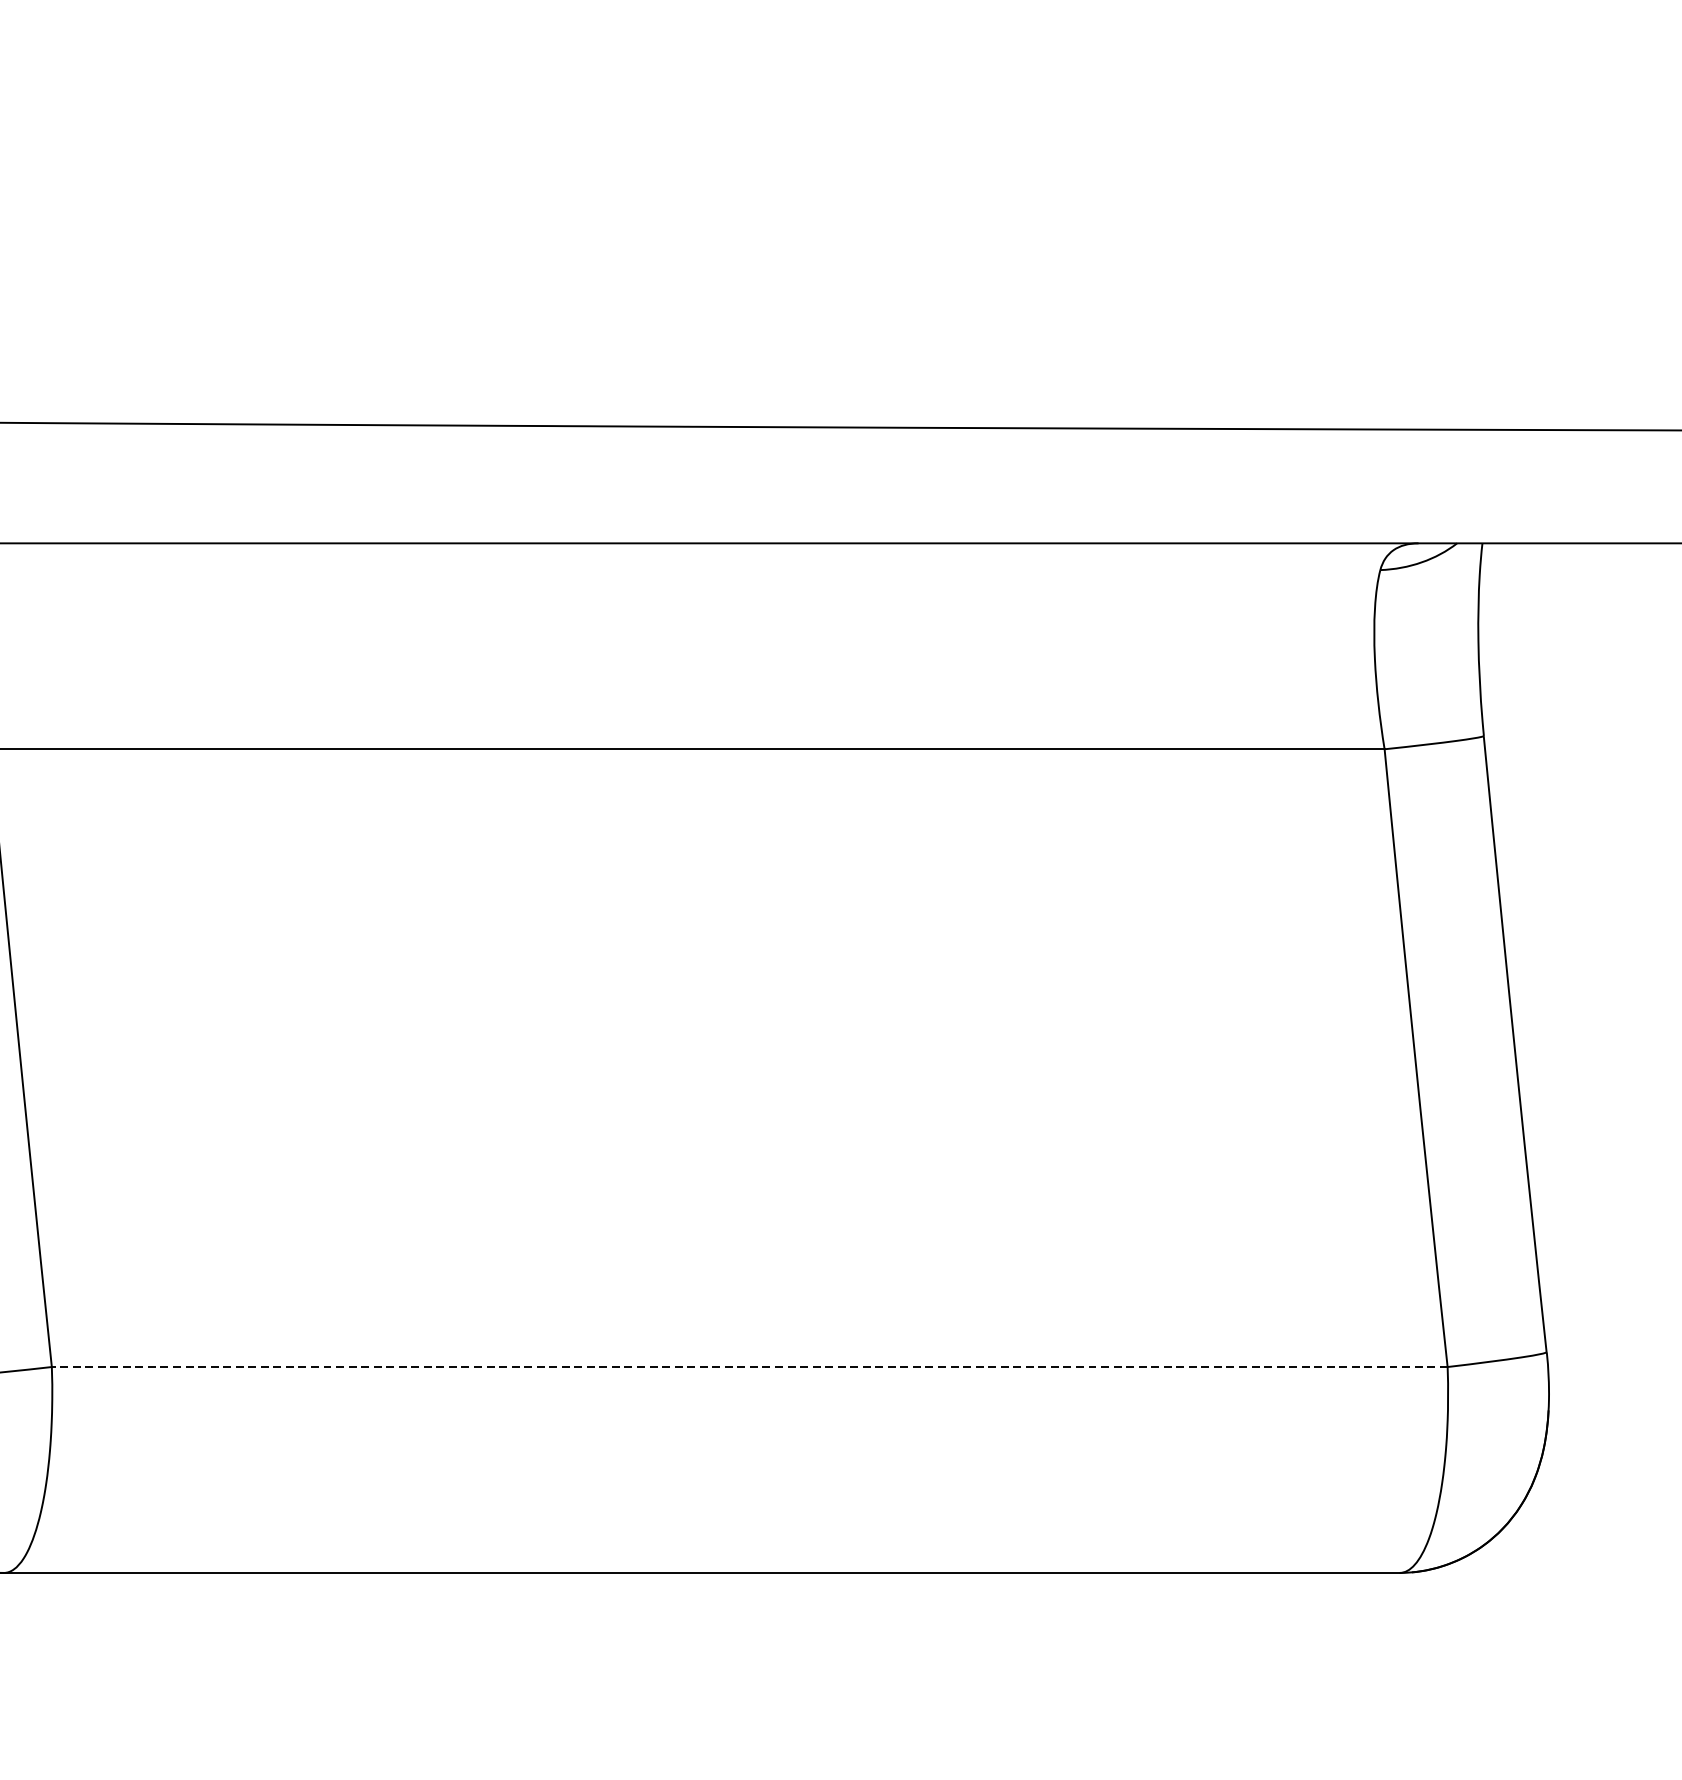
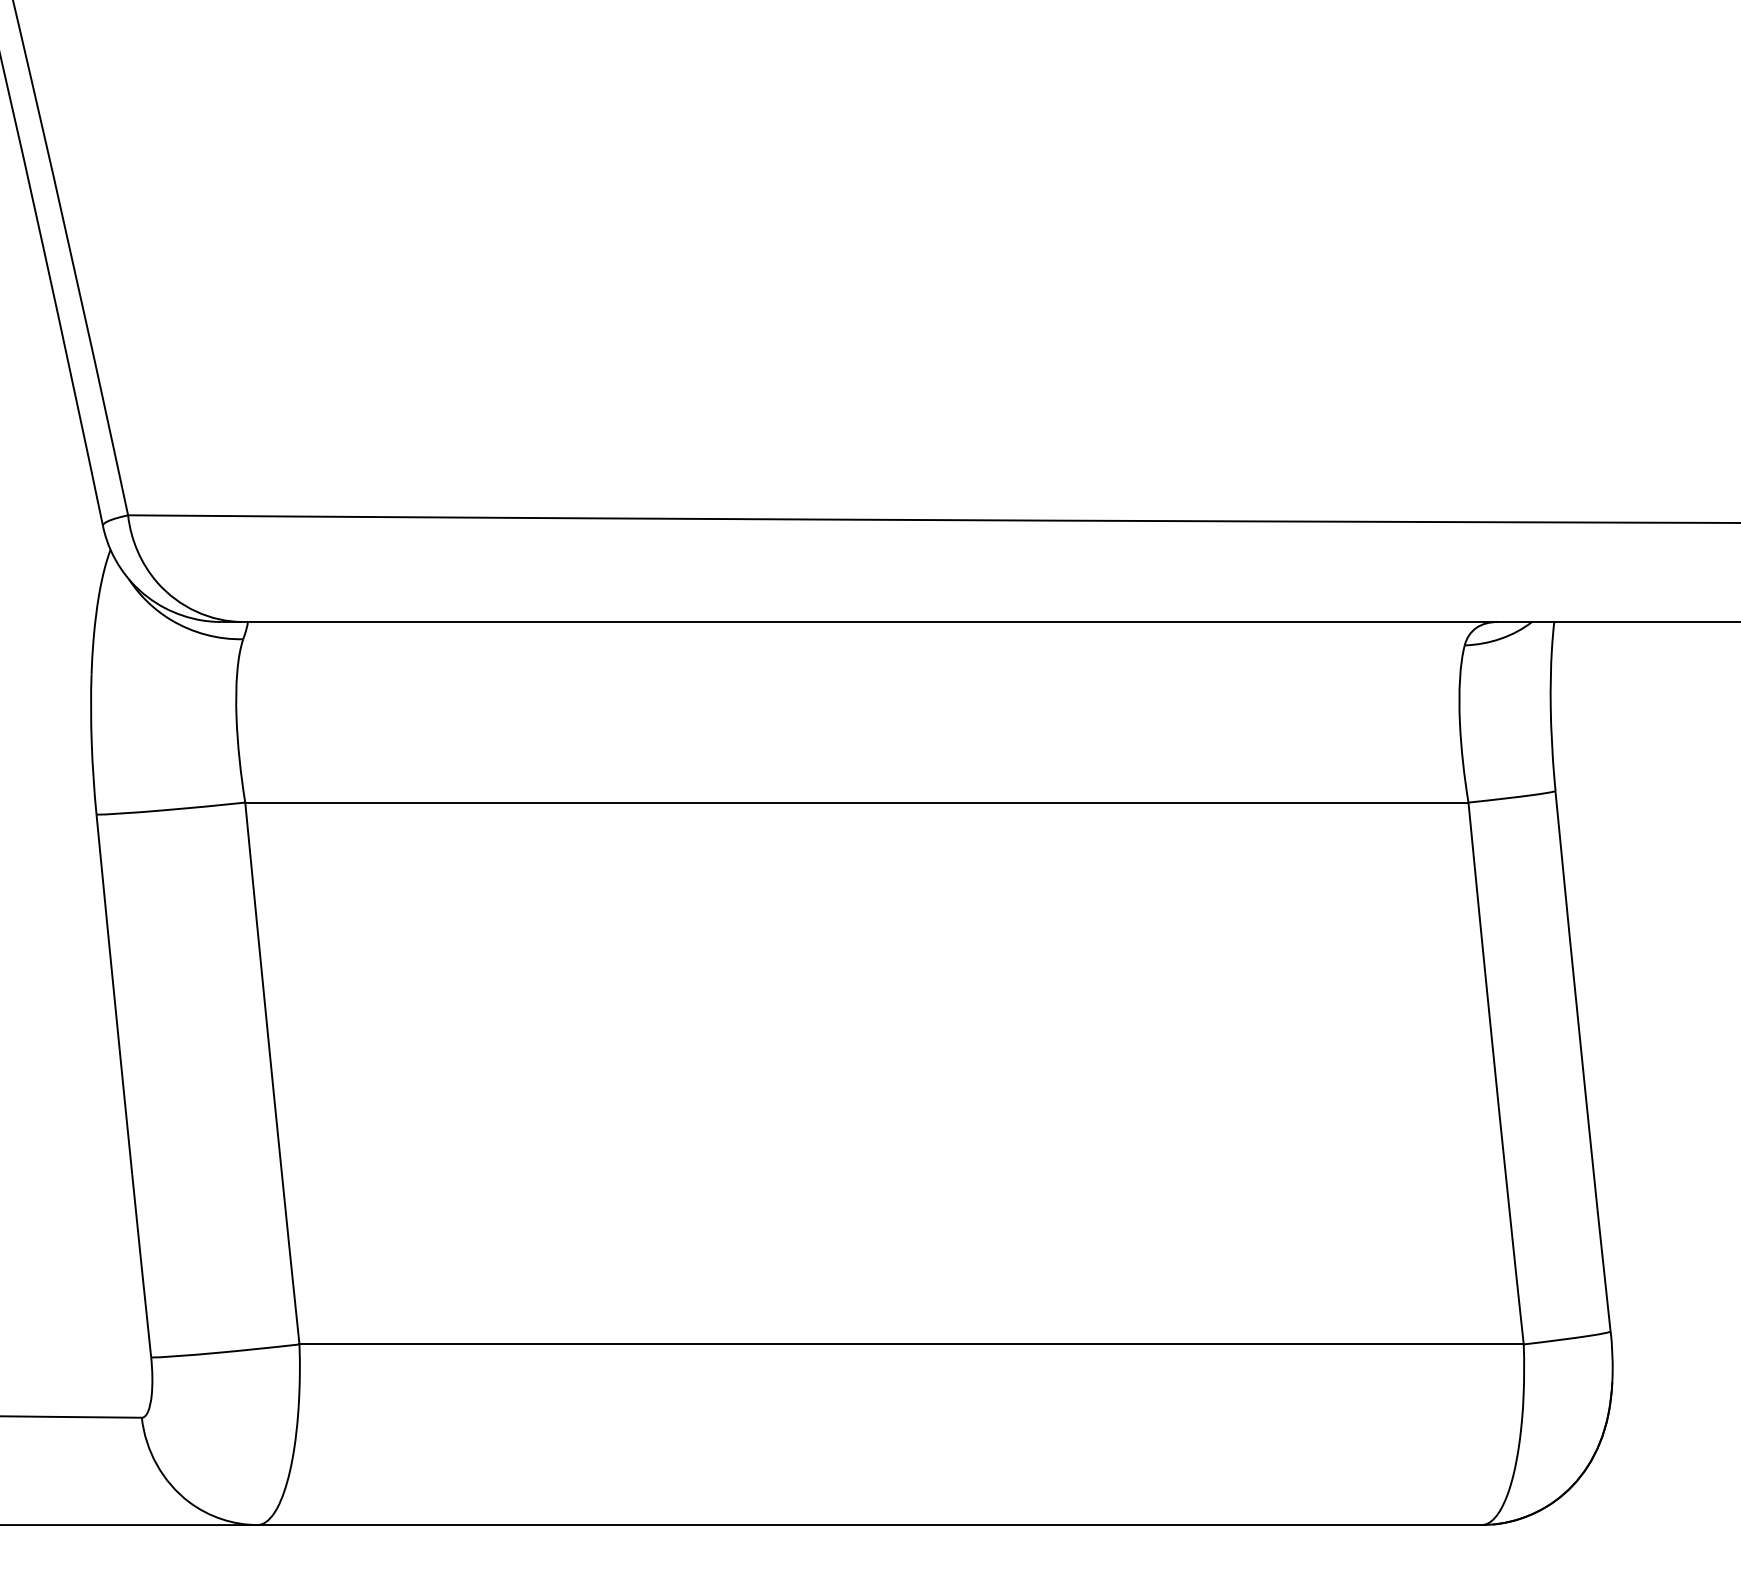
line: (749, 1367) -> (911, 1344), dashed -> solid

